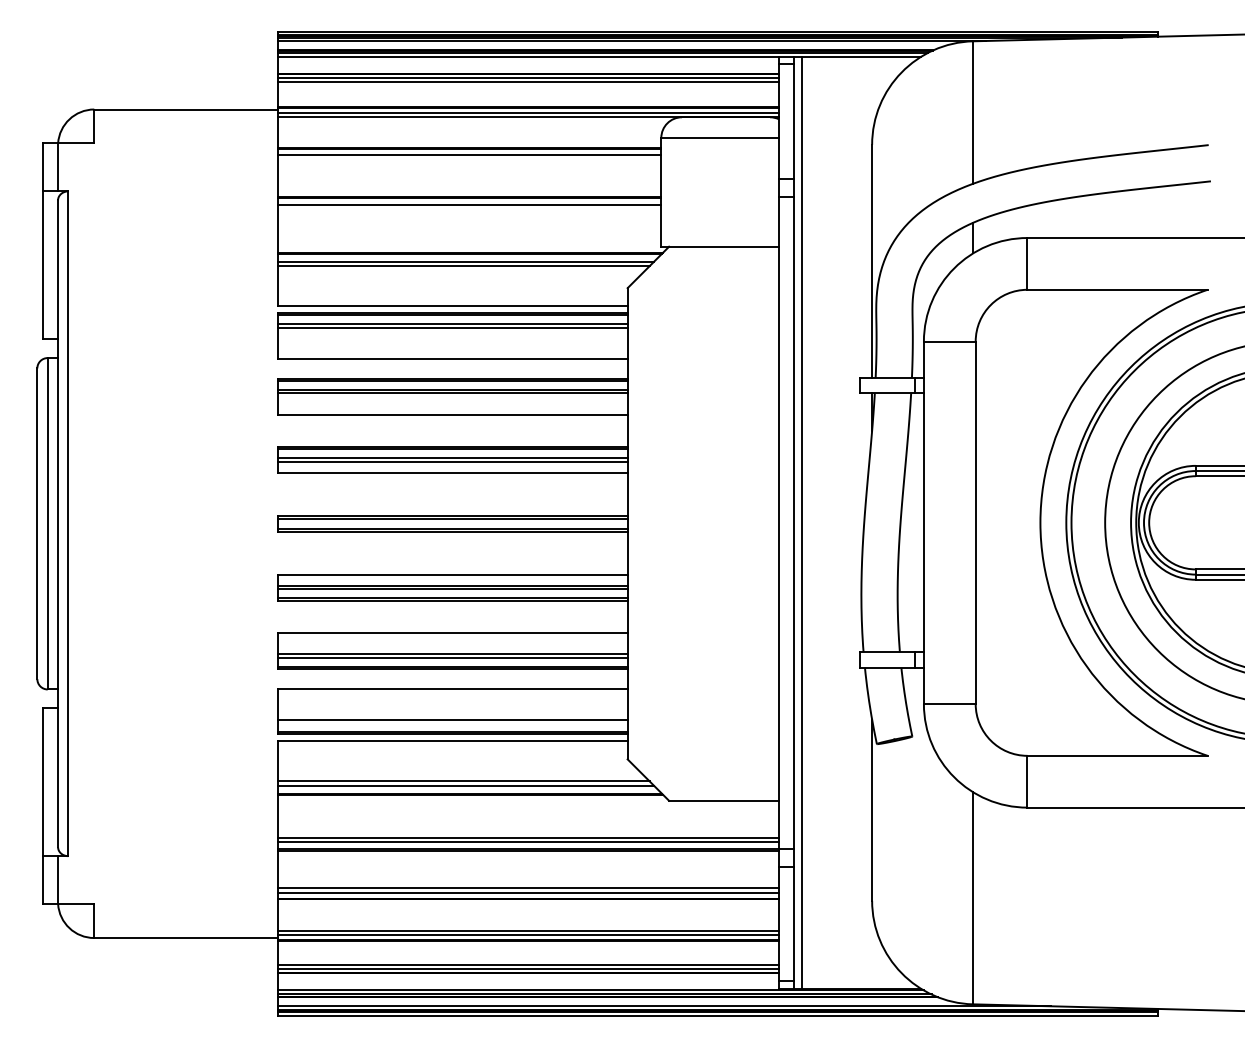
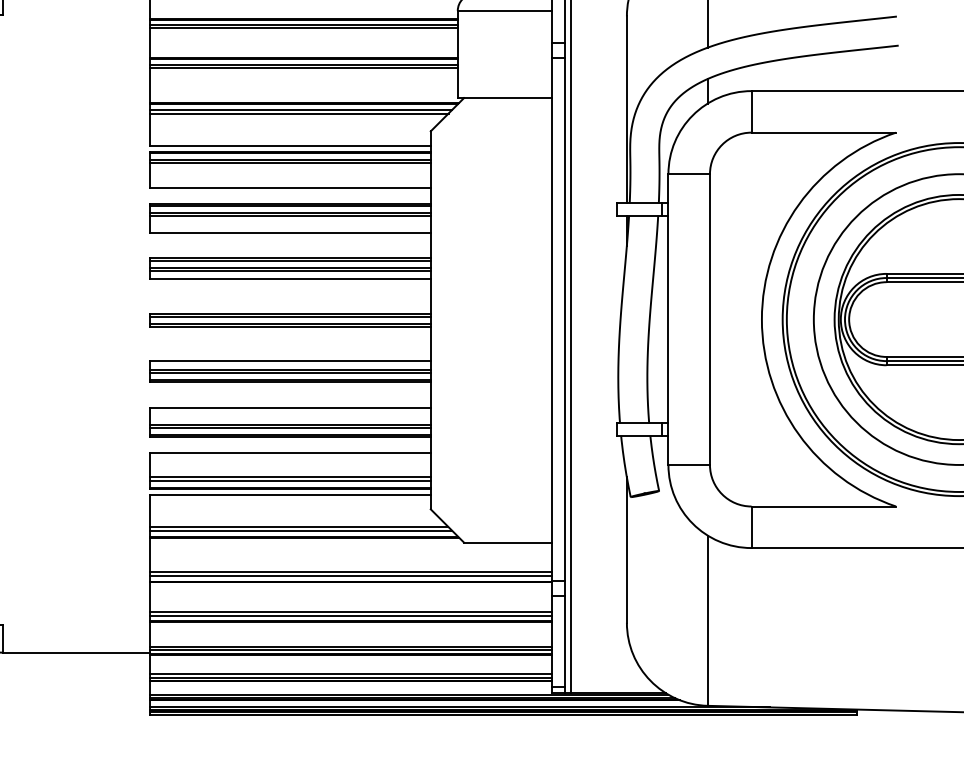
line: (469, 159) -> (303, 28), added
line: (469, 209) -> (303, 68), added
line: (452, 724) -> (290, 481), added

